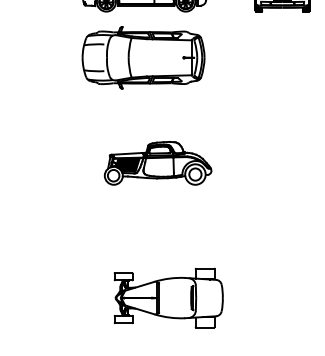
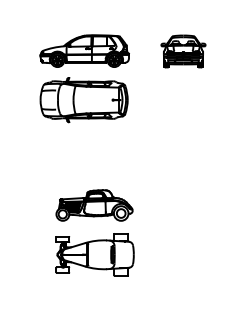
part: (158, 163) -> (94, 205), moved
part: (167, 297) -> (94, 254), moved

